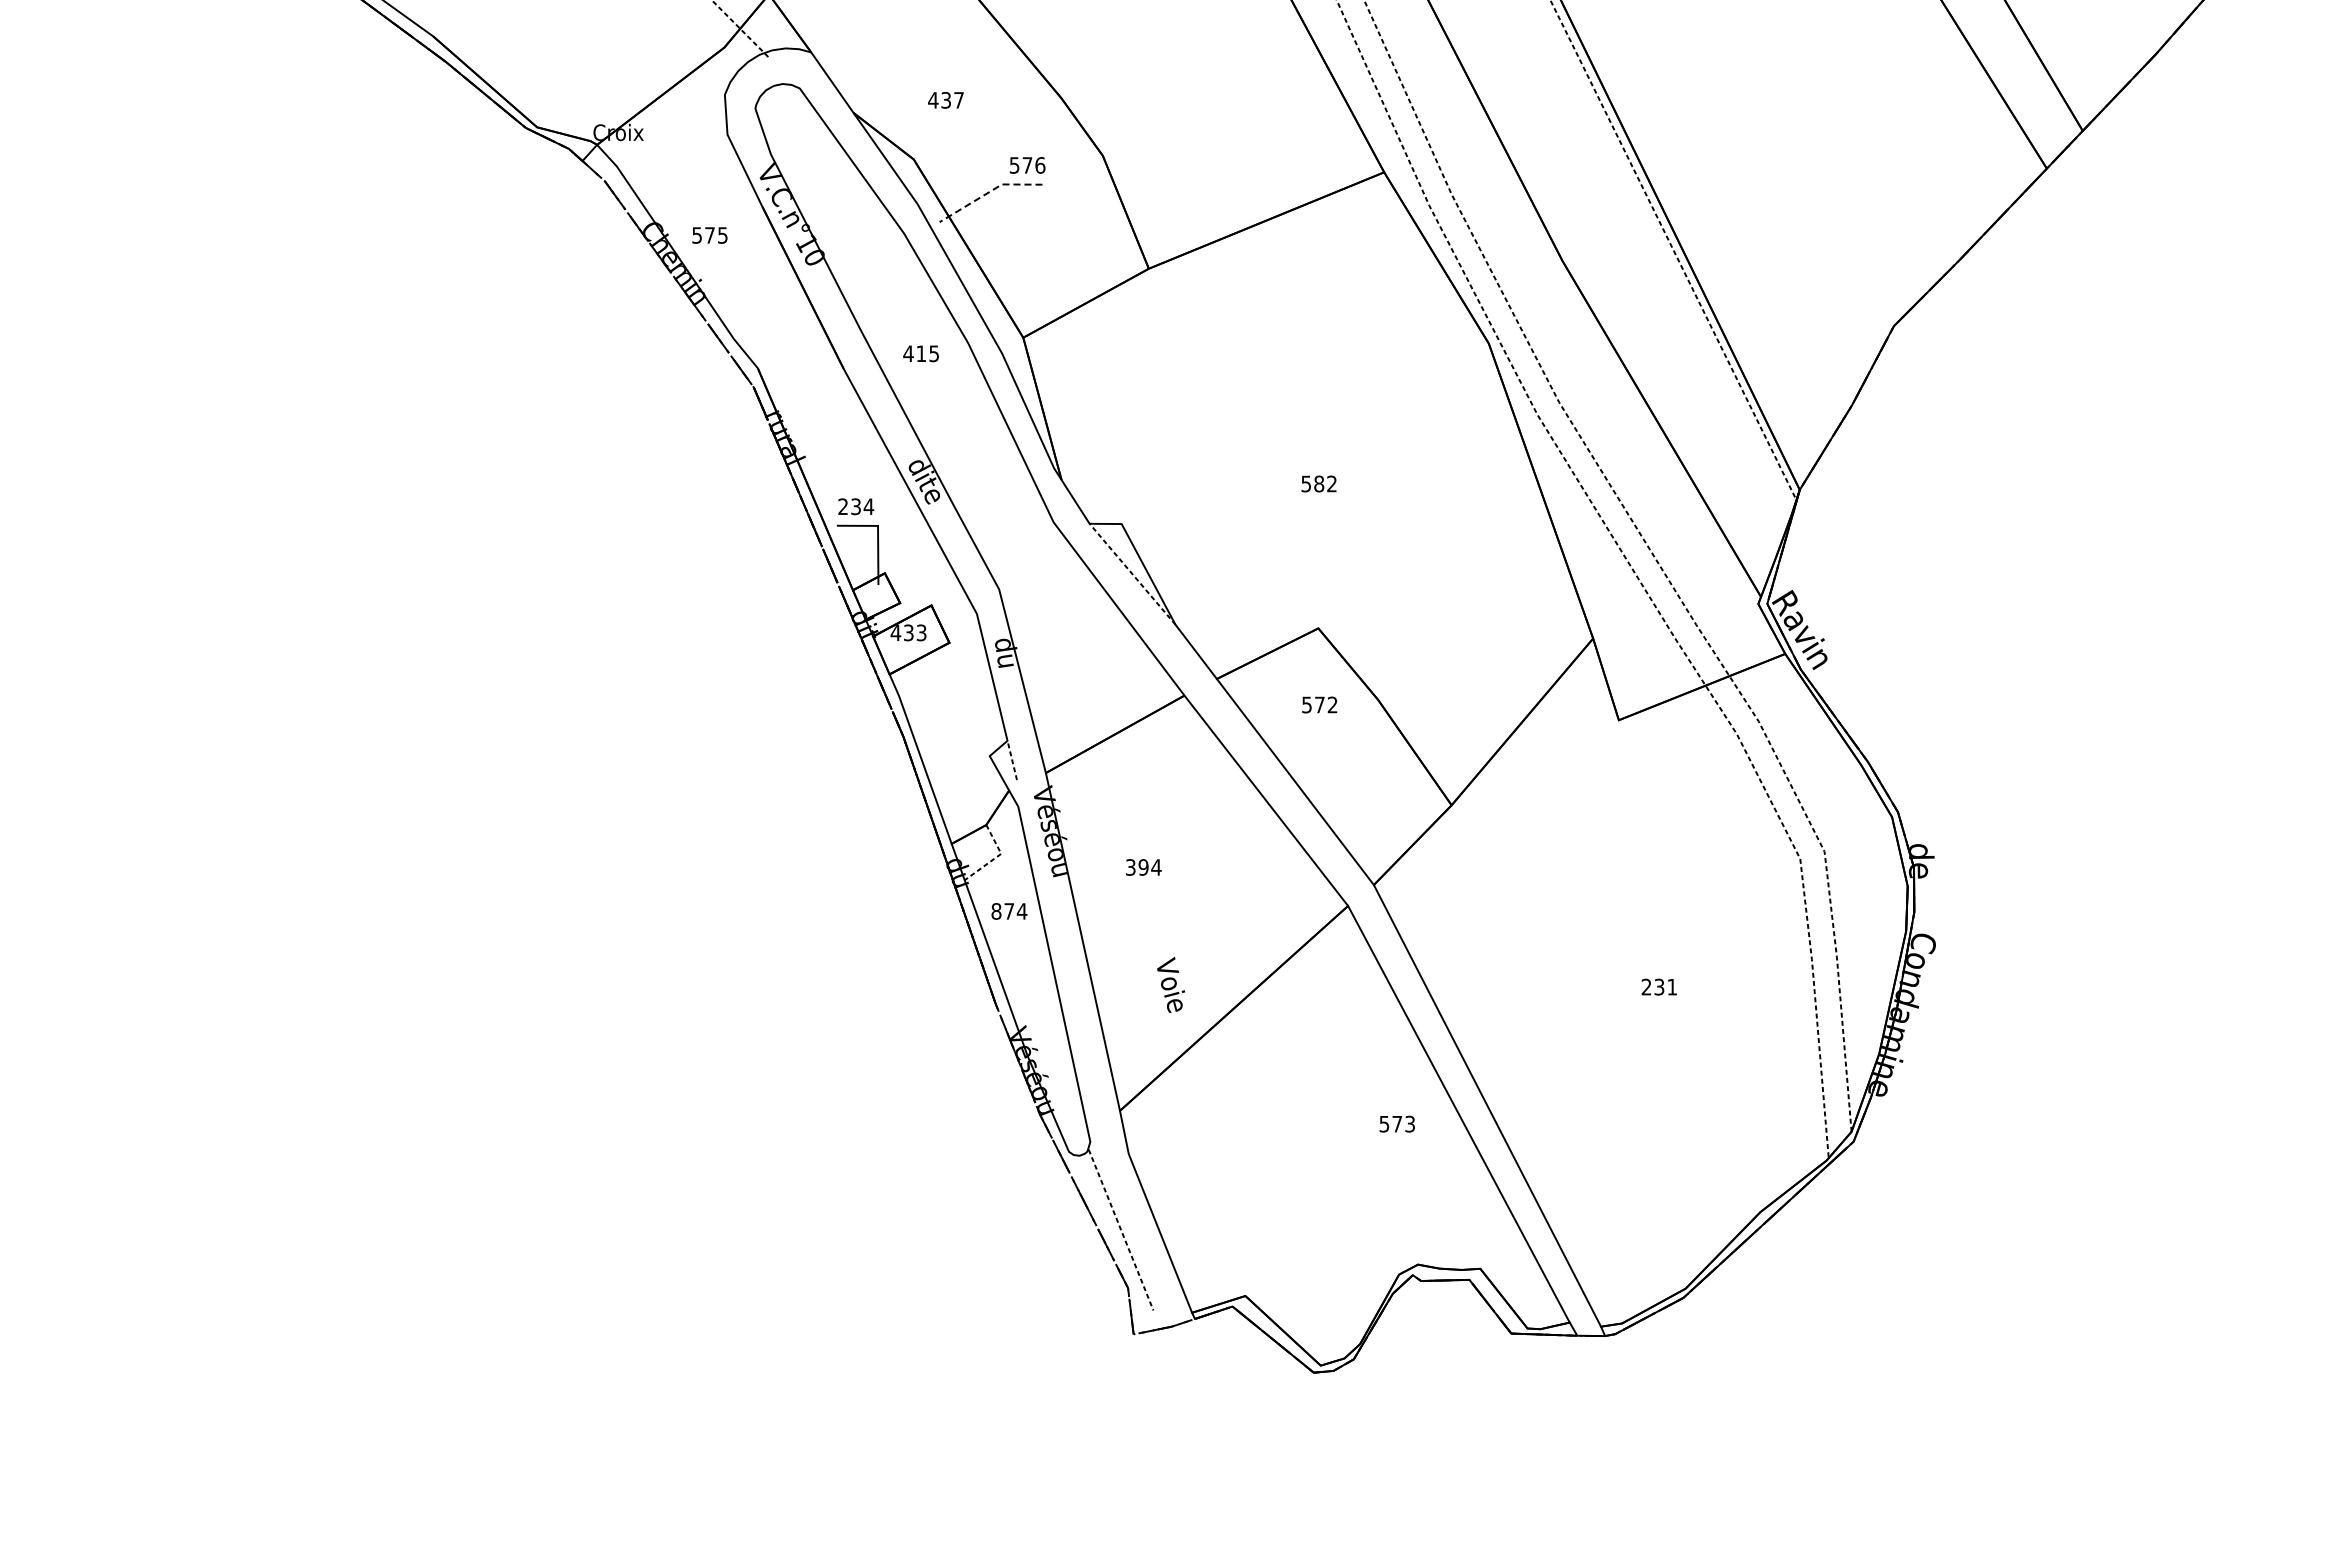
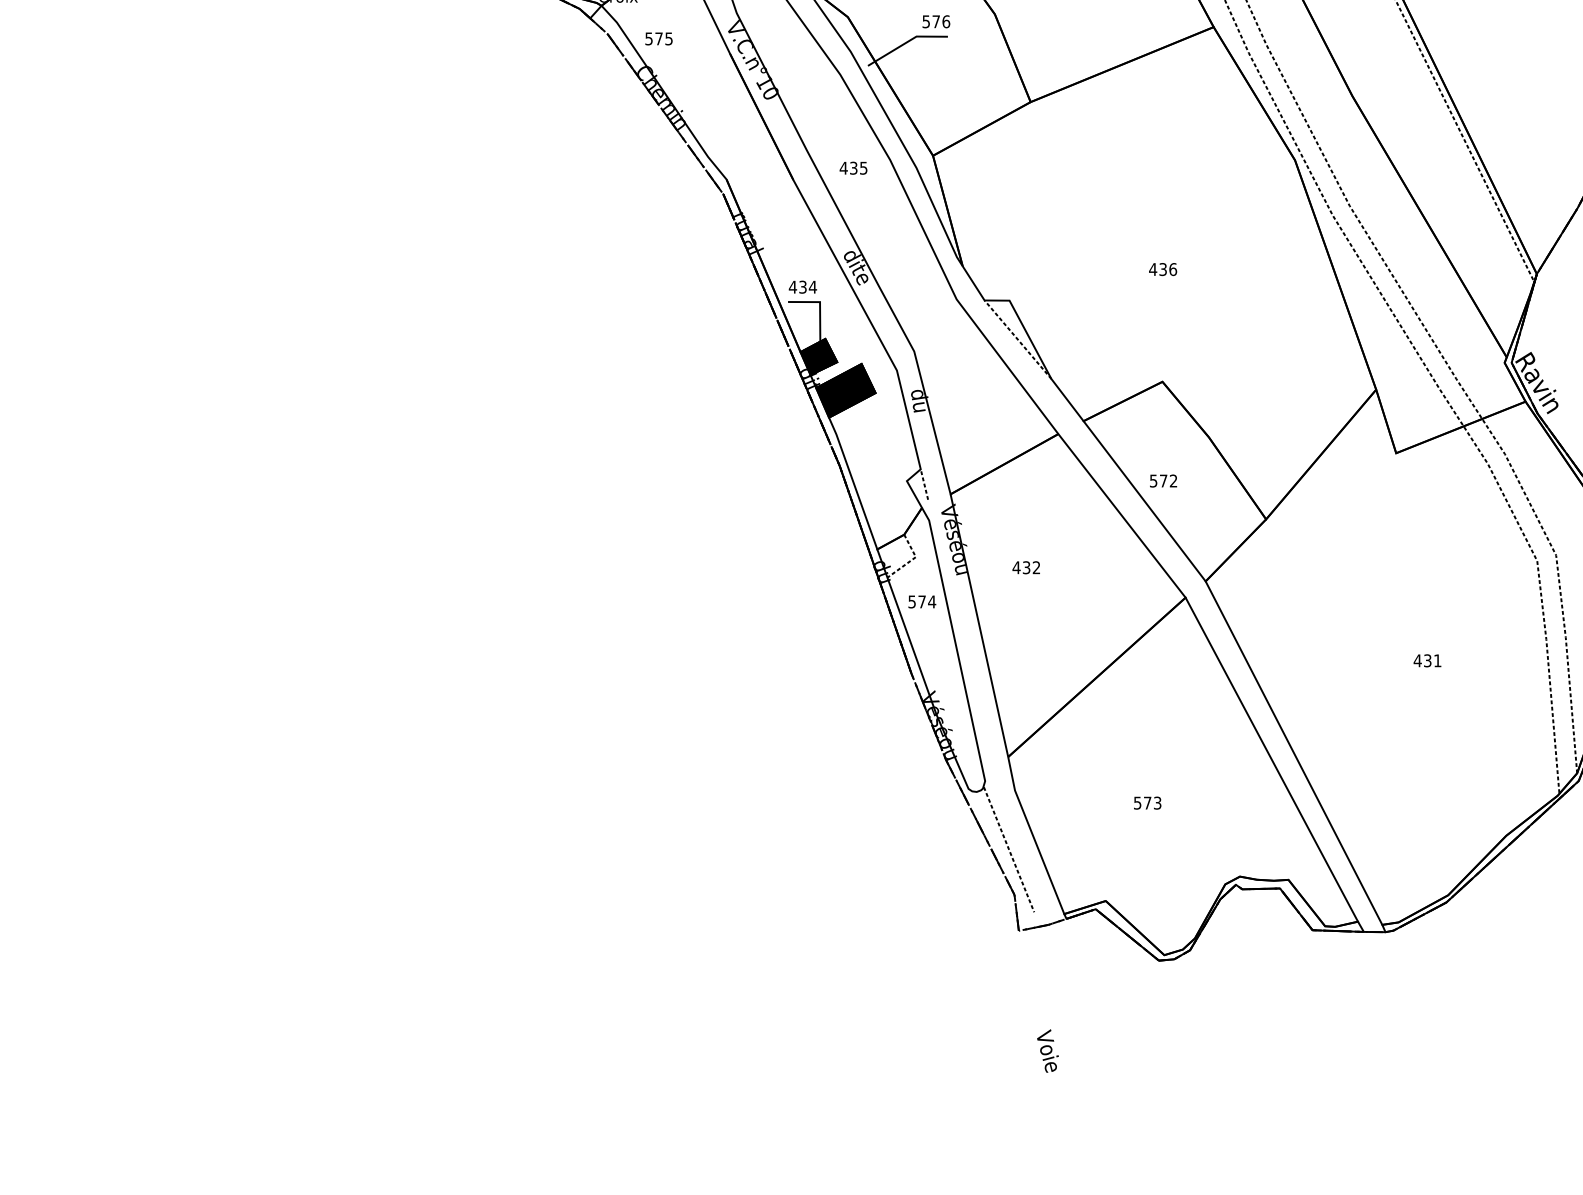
line: (988, 192) -> (905, 42), dashed -> solid
text: (709, 235) -> (658, 38), moved
text: (921, 353) -> (853, 168), 415 -> 435
text: (1319, 483) -> (1163, 269), 582 -> 436
text: (842, 506) -> (792, 287), 234 -> 434
fill: (876, 596) -> (818, 357), added
fill: (911, 639) -> (846, 390), added
text: (1319, 704) -> (1163, 480), moved
text: (1143, 867) -> (1026, 567), 394 -> 432
text: (996, 911) -> (912, 601), 874 -> 574
text: (1170, 984) -> (1047, 1050), moved
text: (1646, 986) -> (1417, 660), 231 -> 431
text: (1396, 1123) -> (1147, 802), moved

